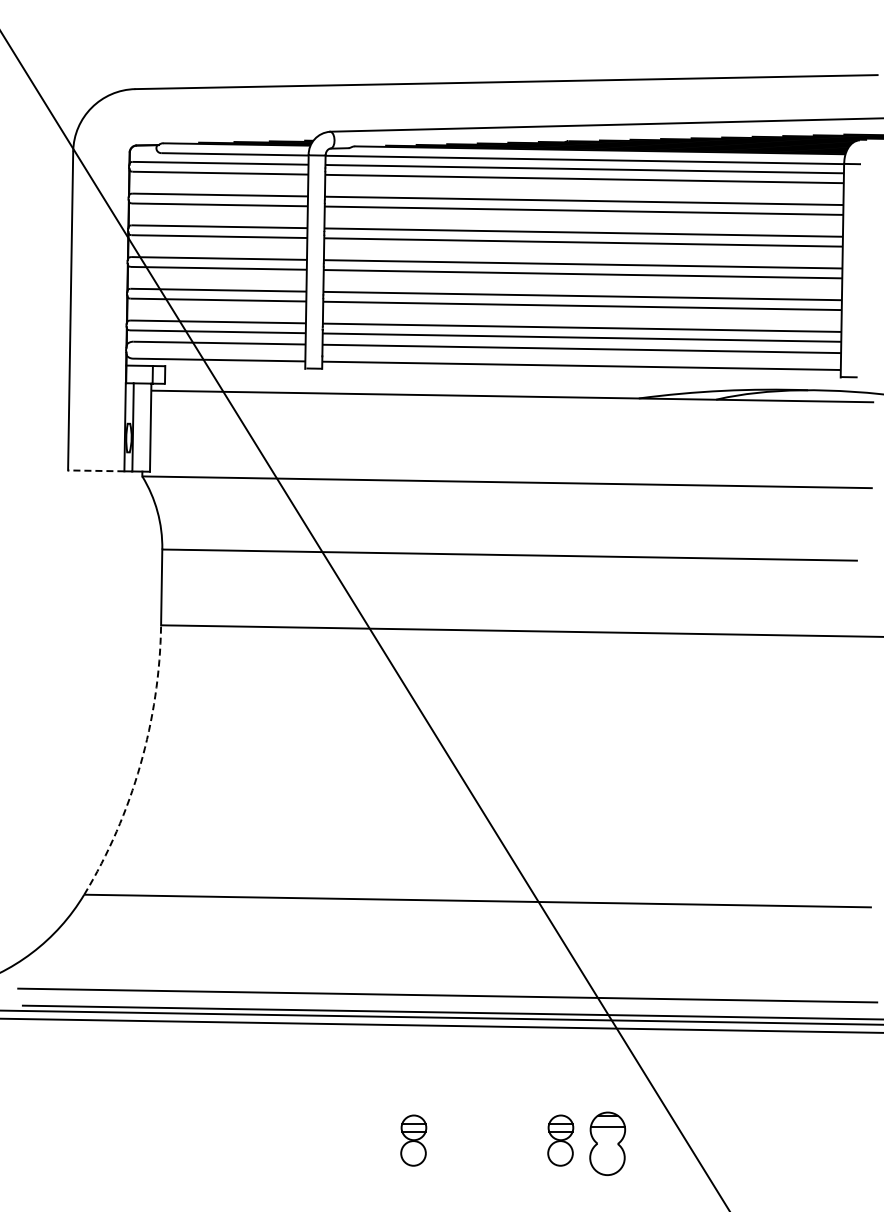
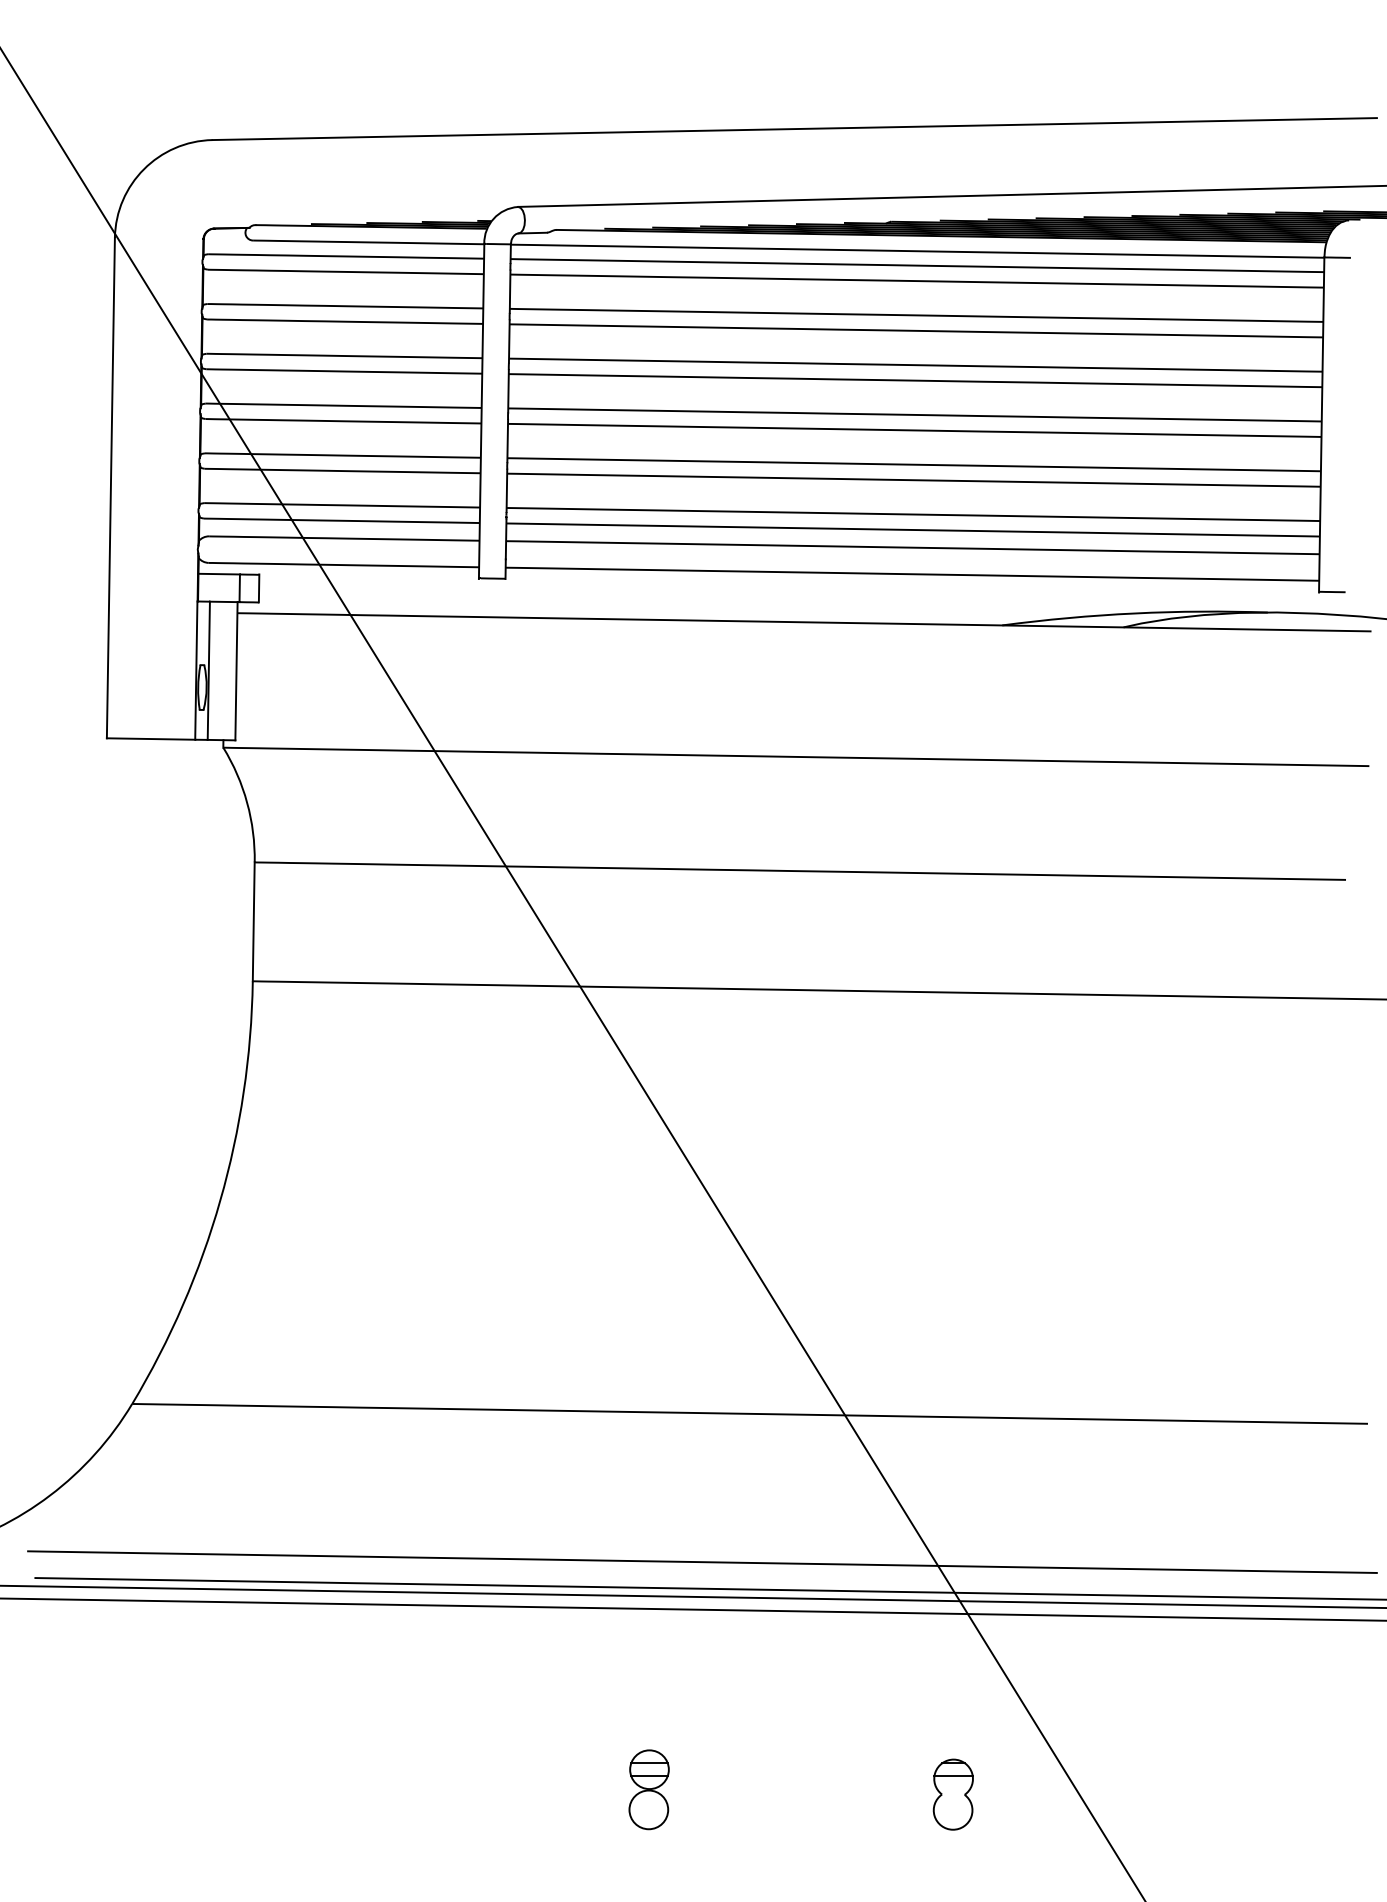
line: (95, 470) -> (149, 738), dashed -> solid
arc: (140, 765) -> (220, 1201), dashed -> solid
part: (560, 1140) -> (879, 1789), removed
part: (607, 1143) -> (953, 1794), size x0.71

